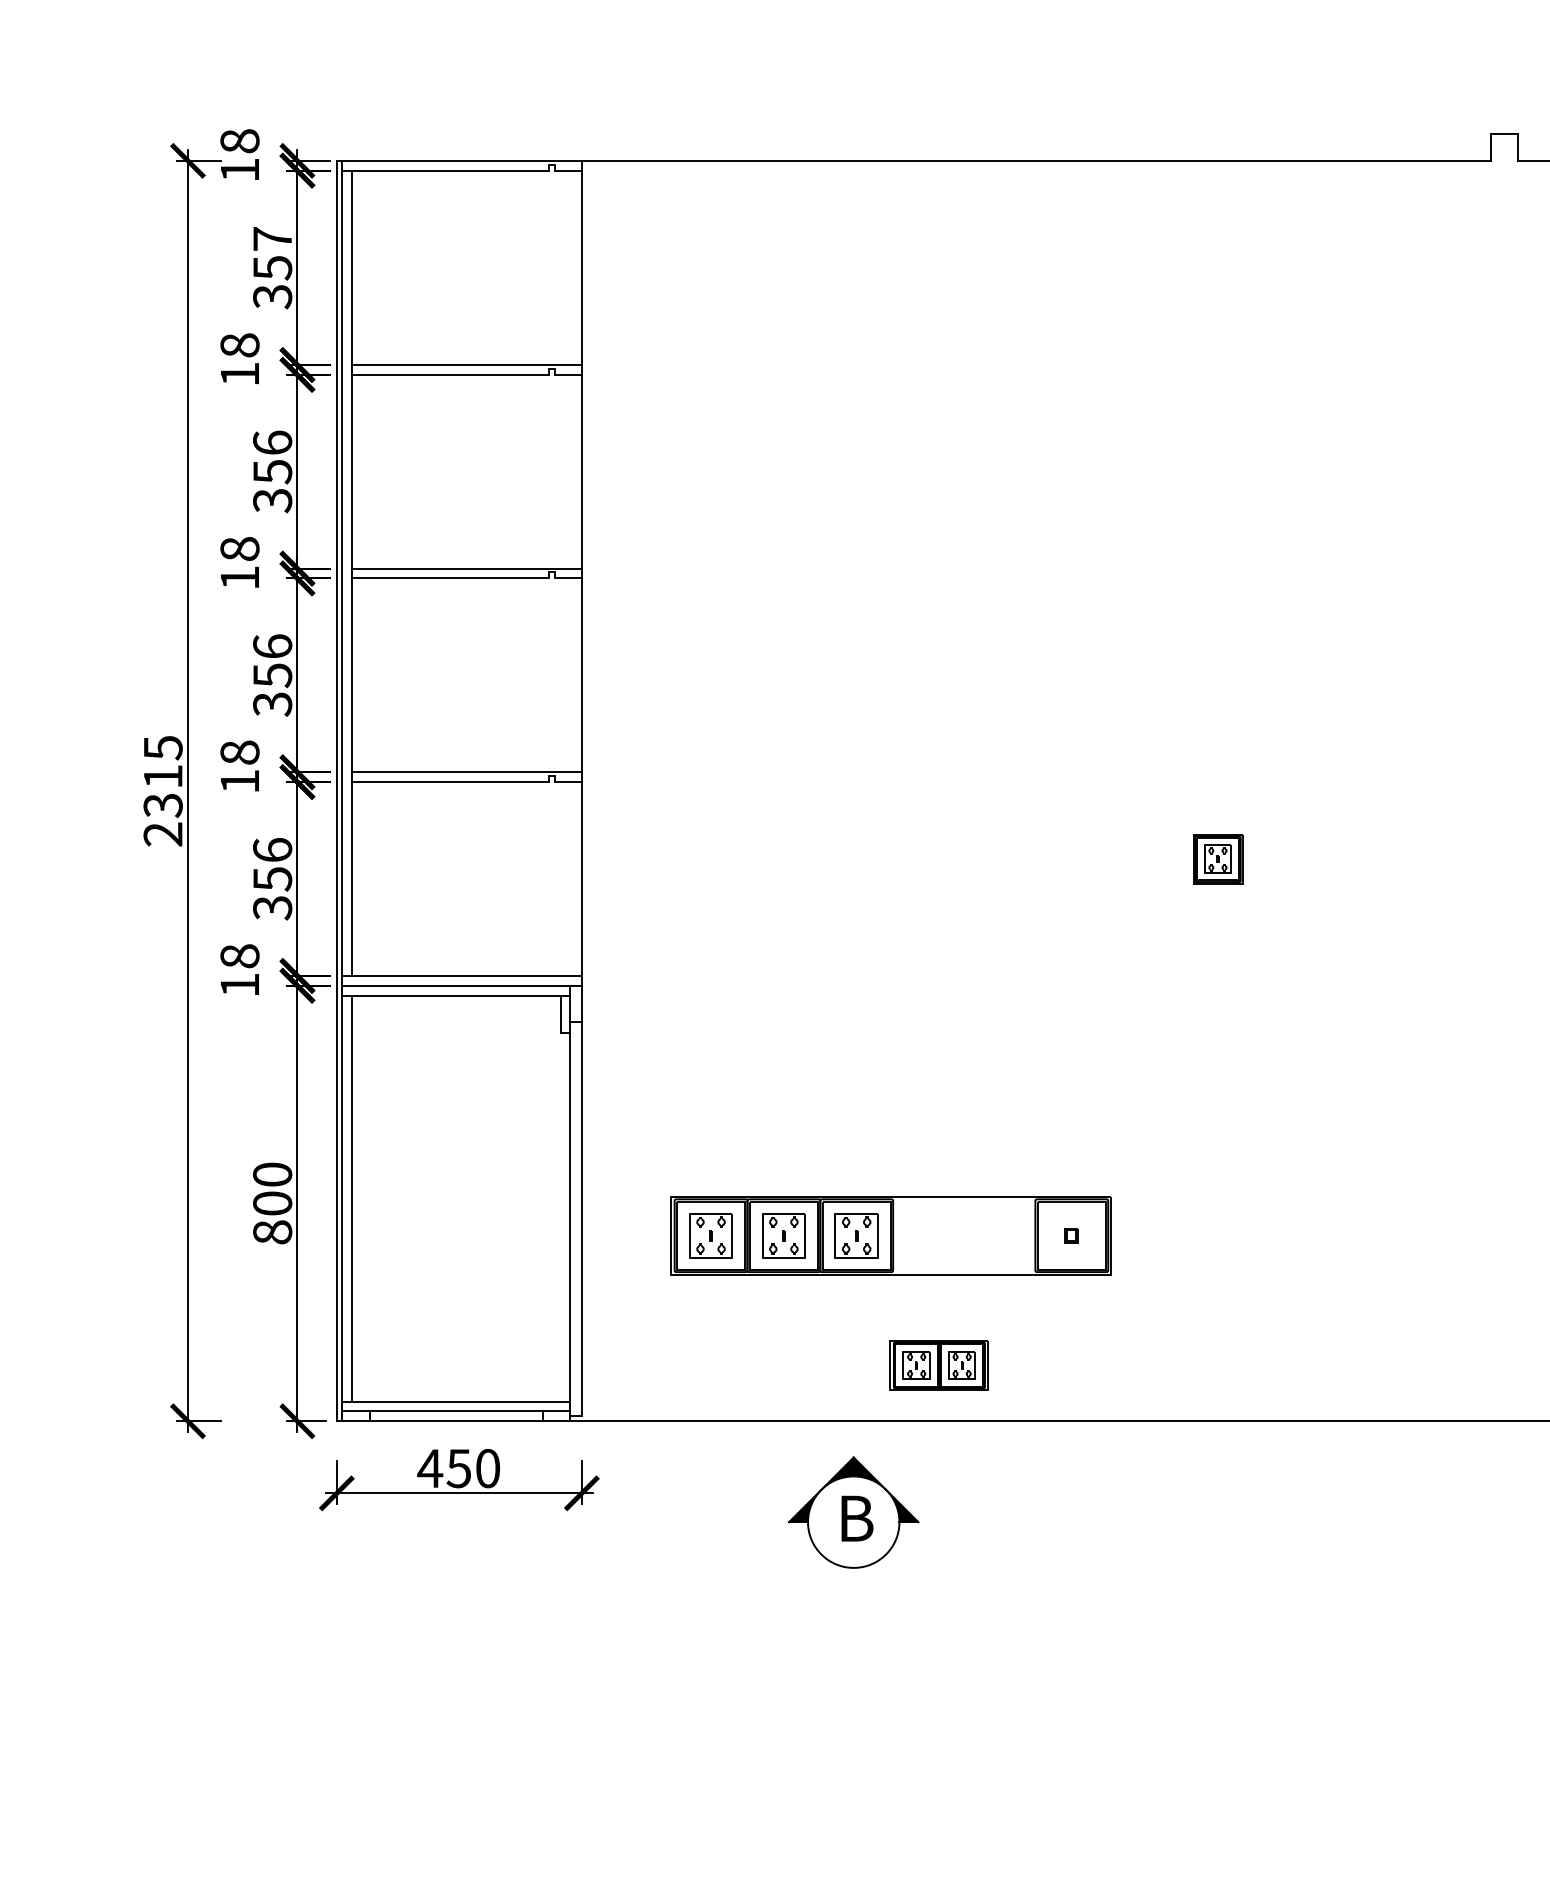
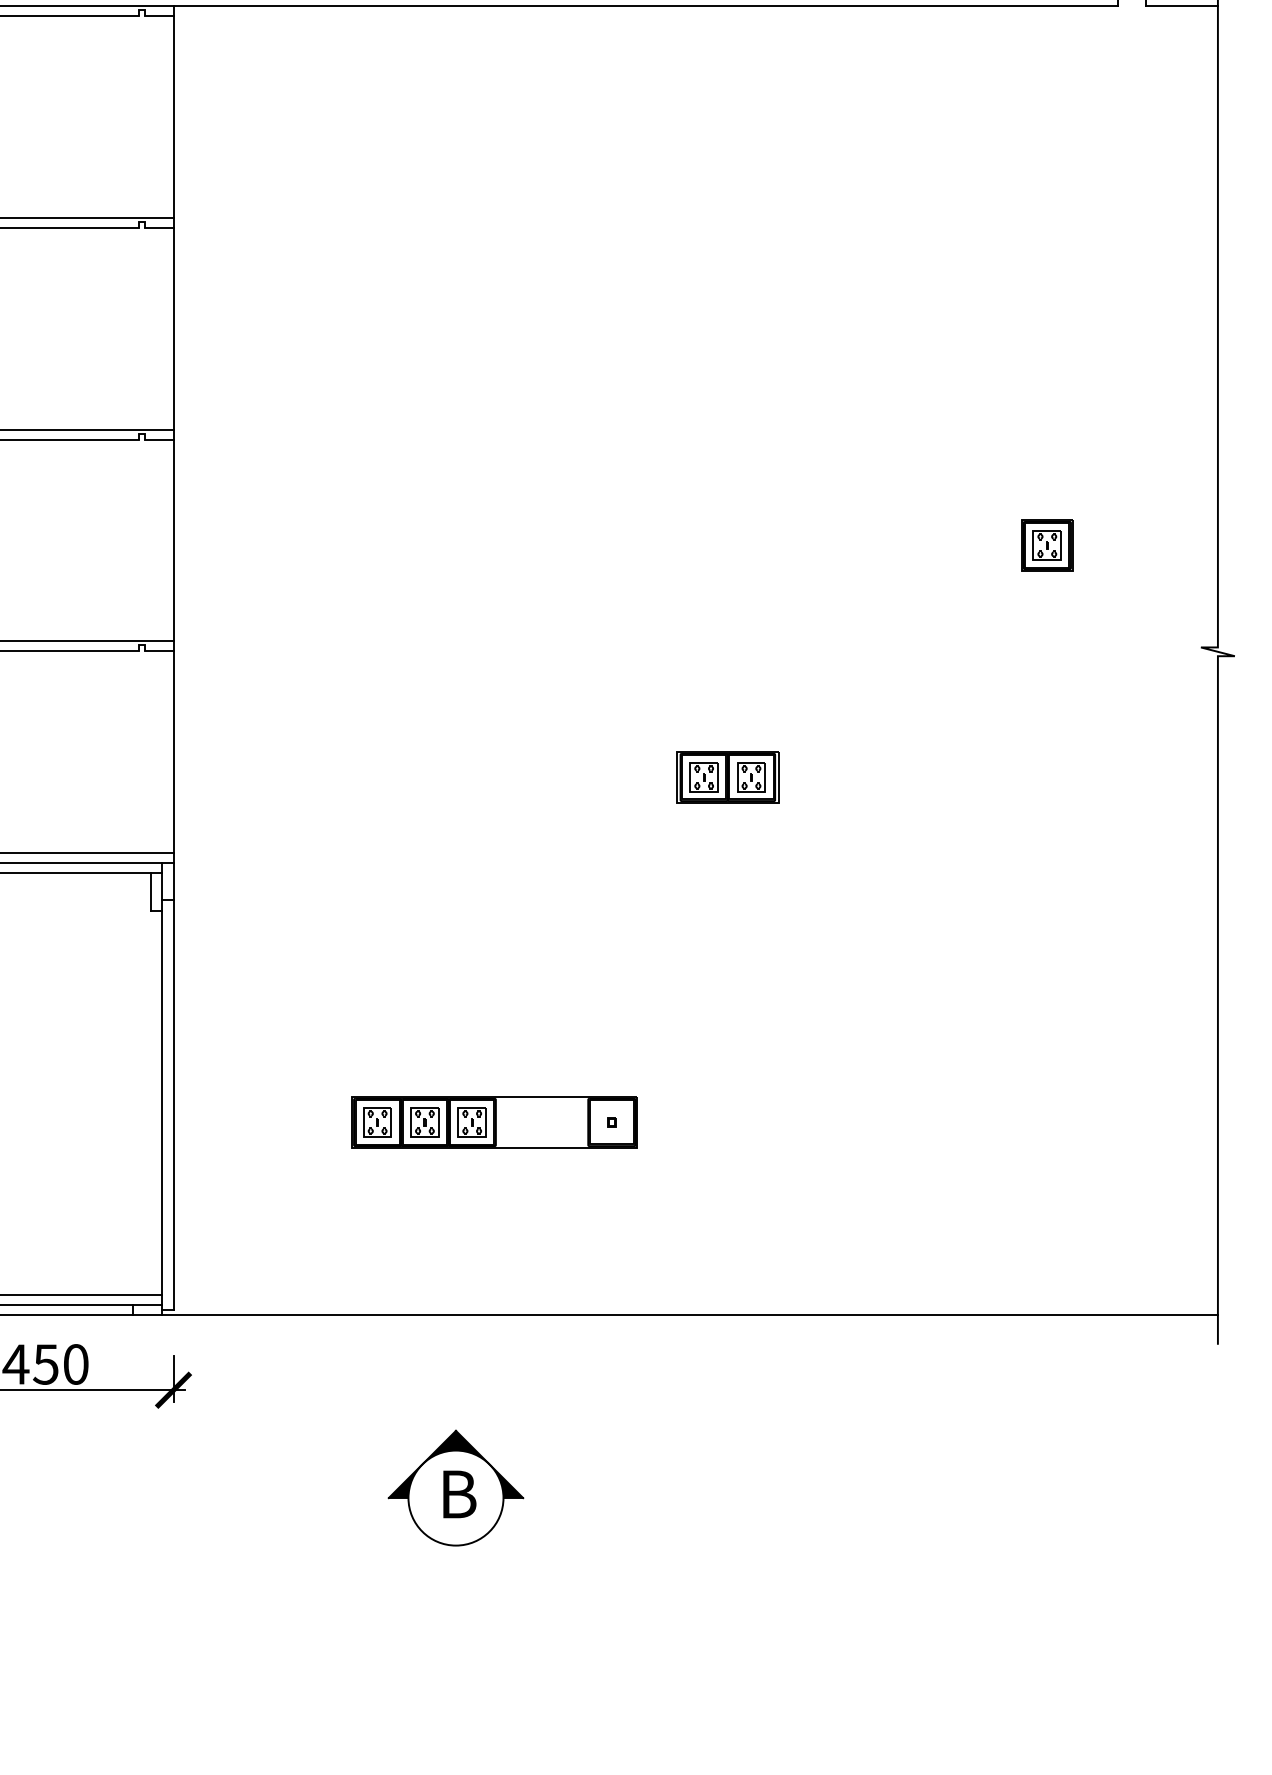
part: (1218, 859) -> (1047, 545), moved
part: (890, 1235) -> (494, 1122), size x0.62
part: (938, 1365) -> (726, 777), moved
part: (853, 1512) -> (455, 1488), moved

